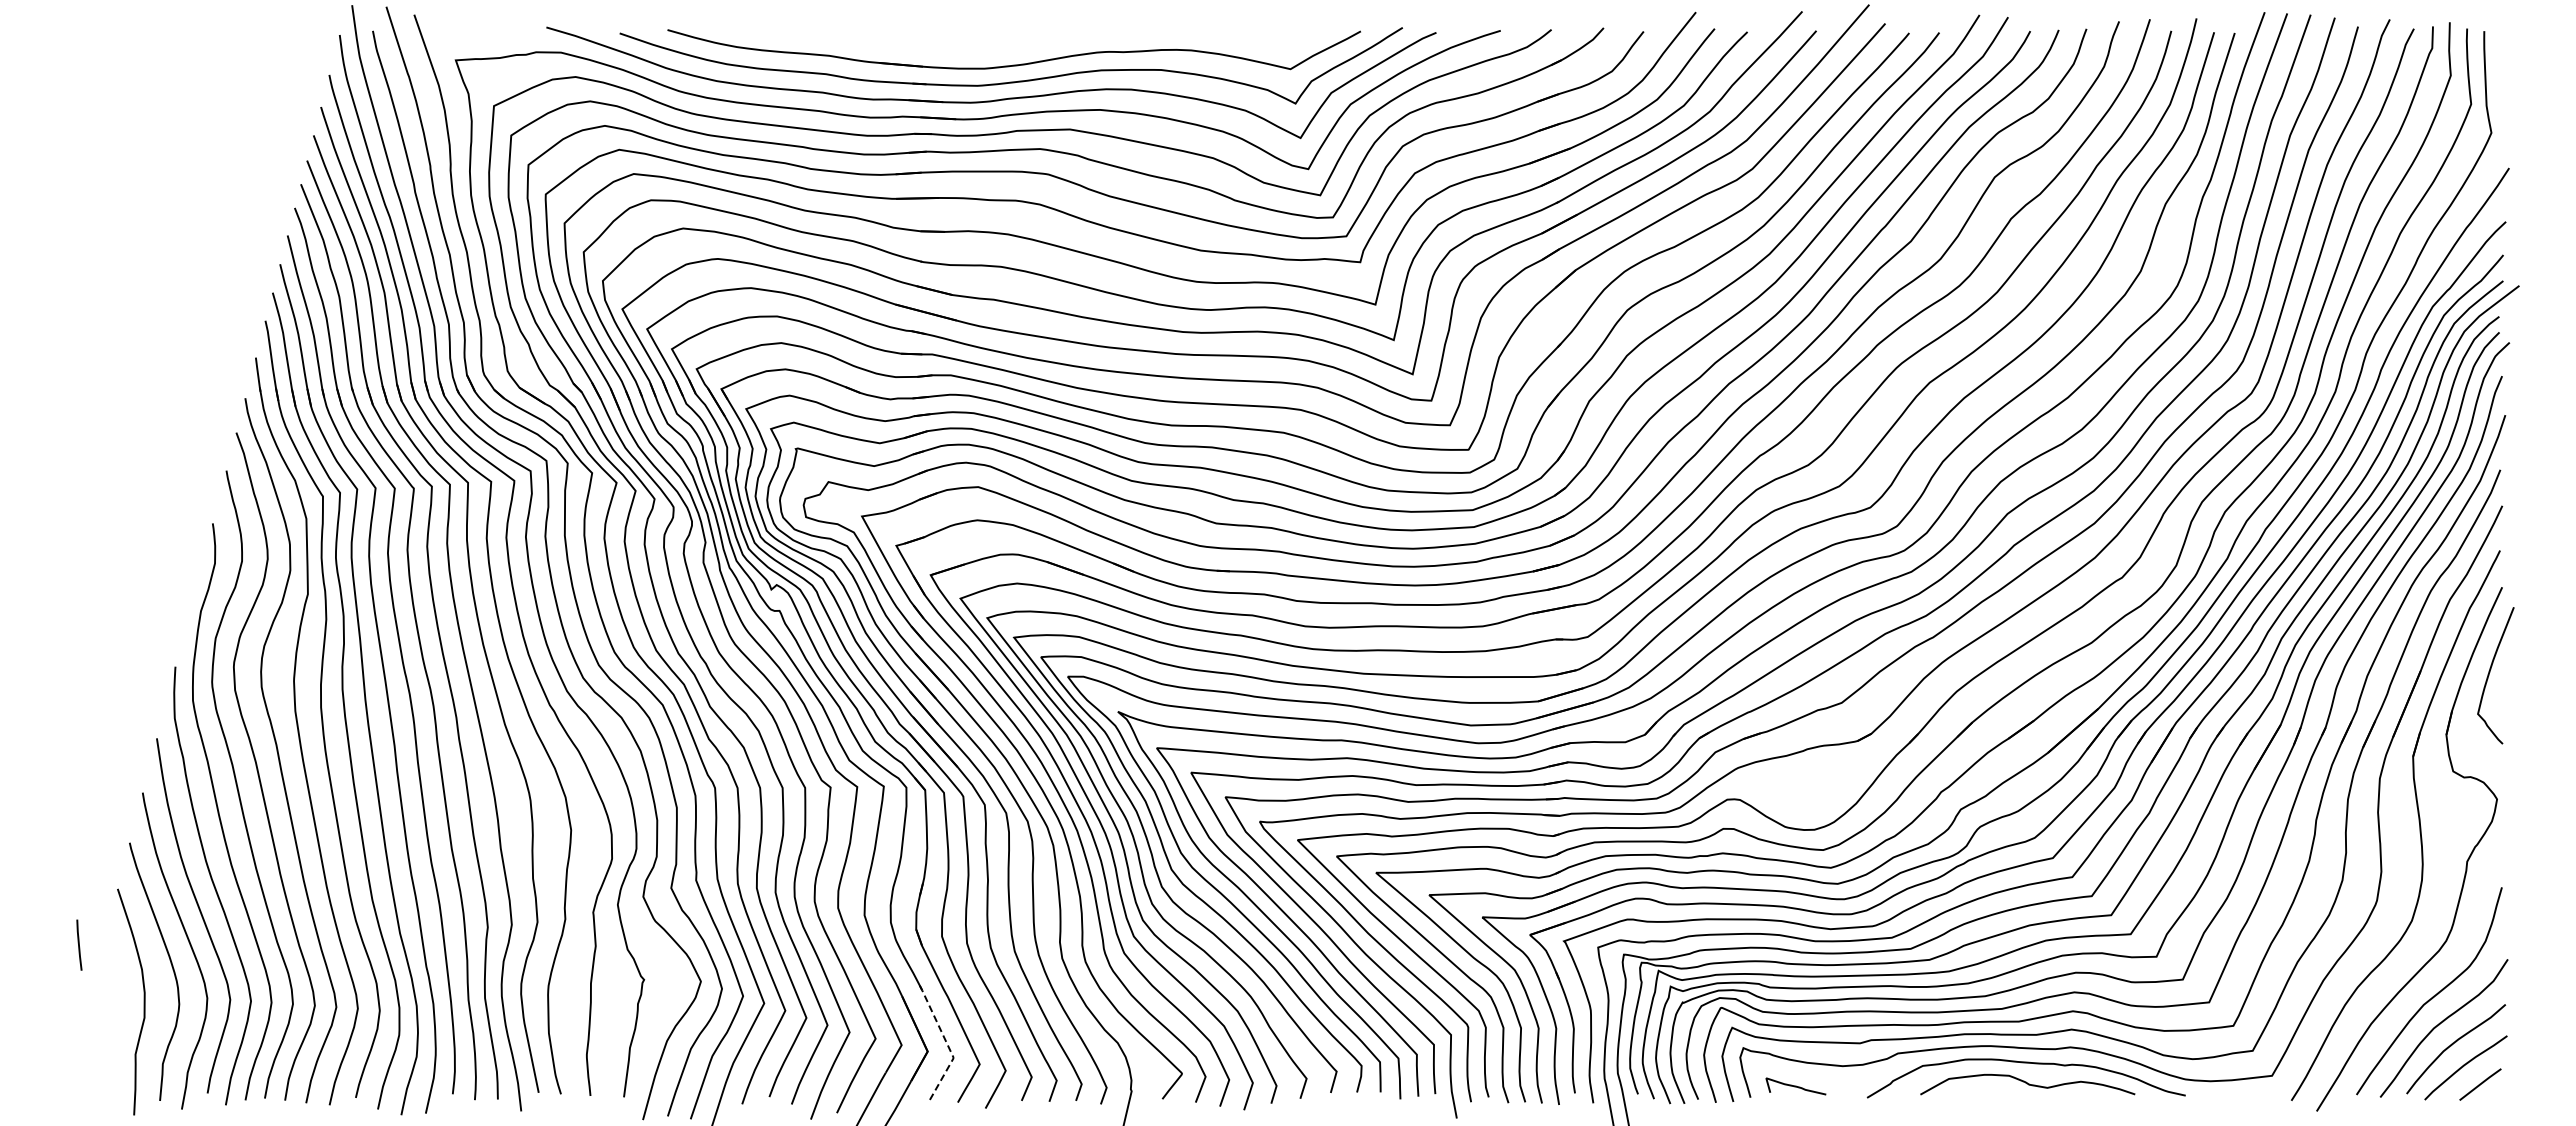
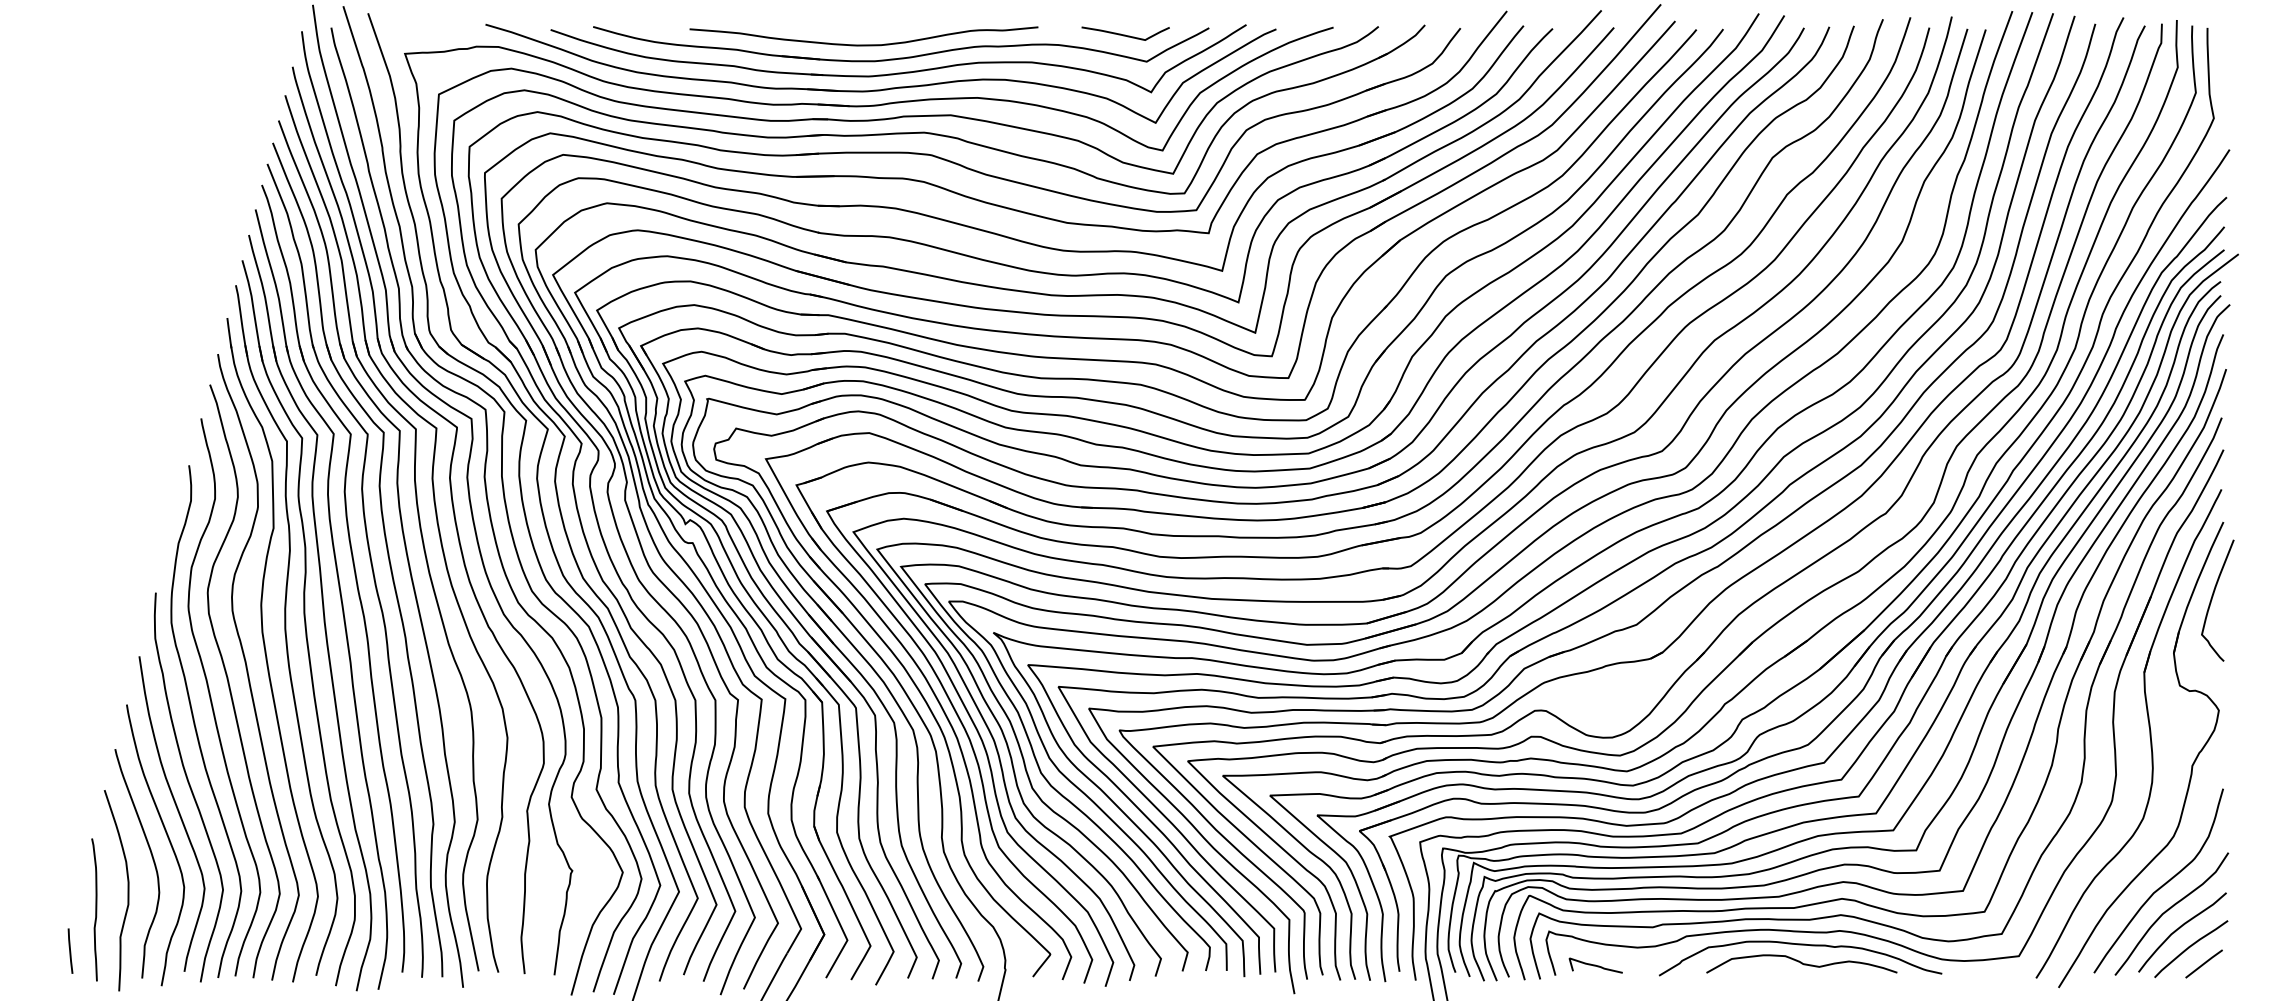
curve: (1265, 38) -> (1124, 34), added
curve: (972, 50) -> (864, 45), added
line: (79, 944) -> (70, 950), moved
curve: (107, 1023) -> (95, 909), added
line: (947, 1043) -> (841, 927), dashed -> solid

